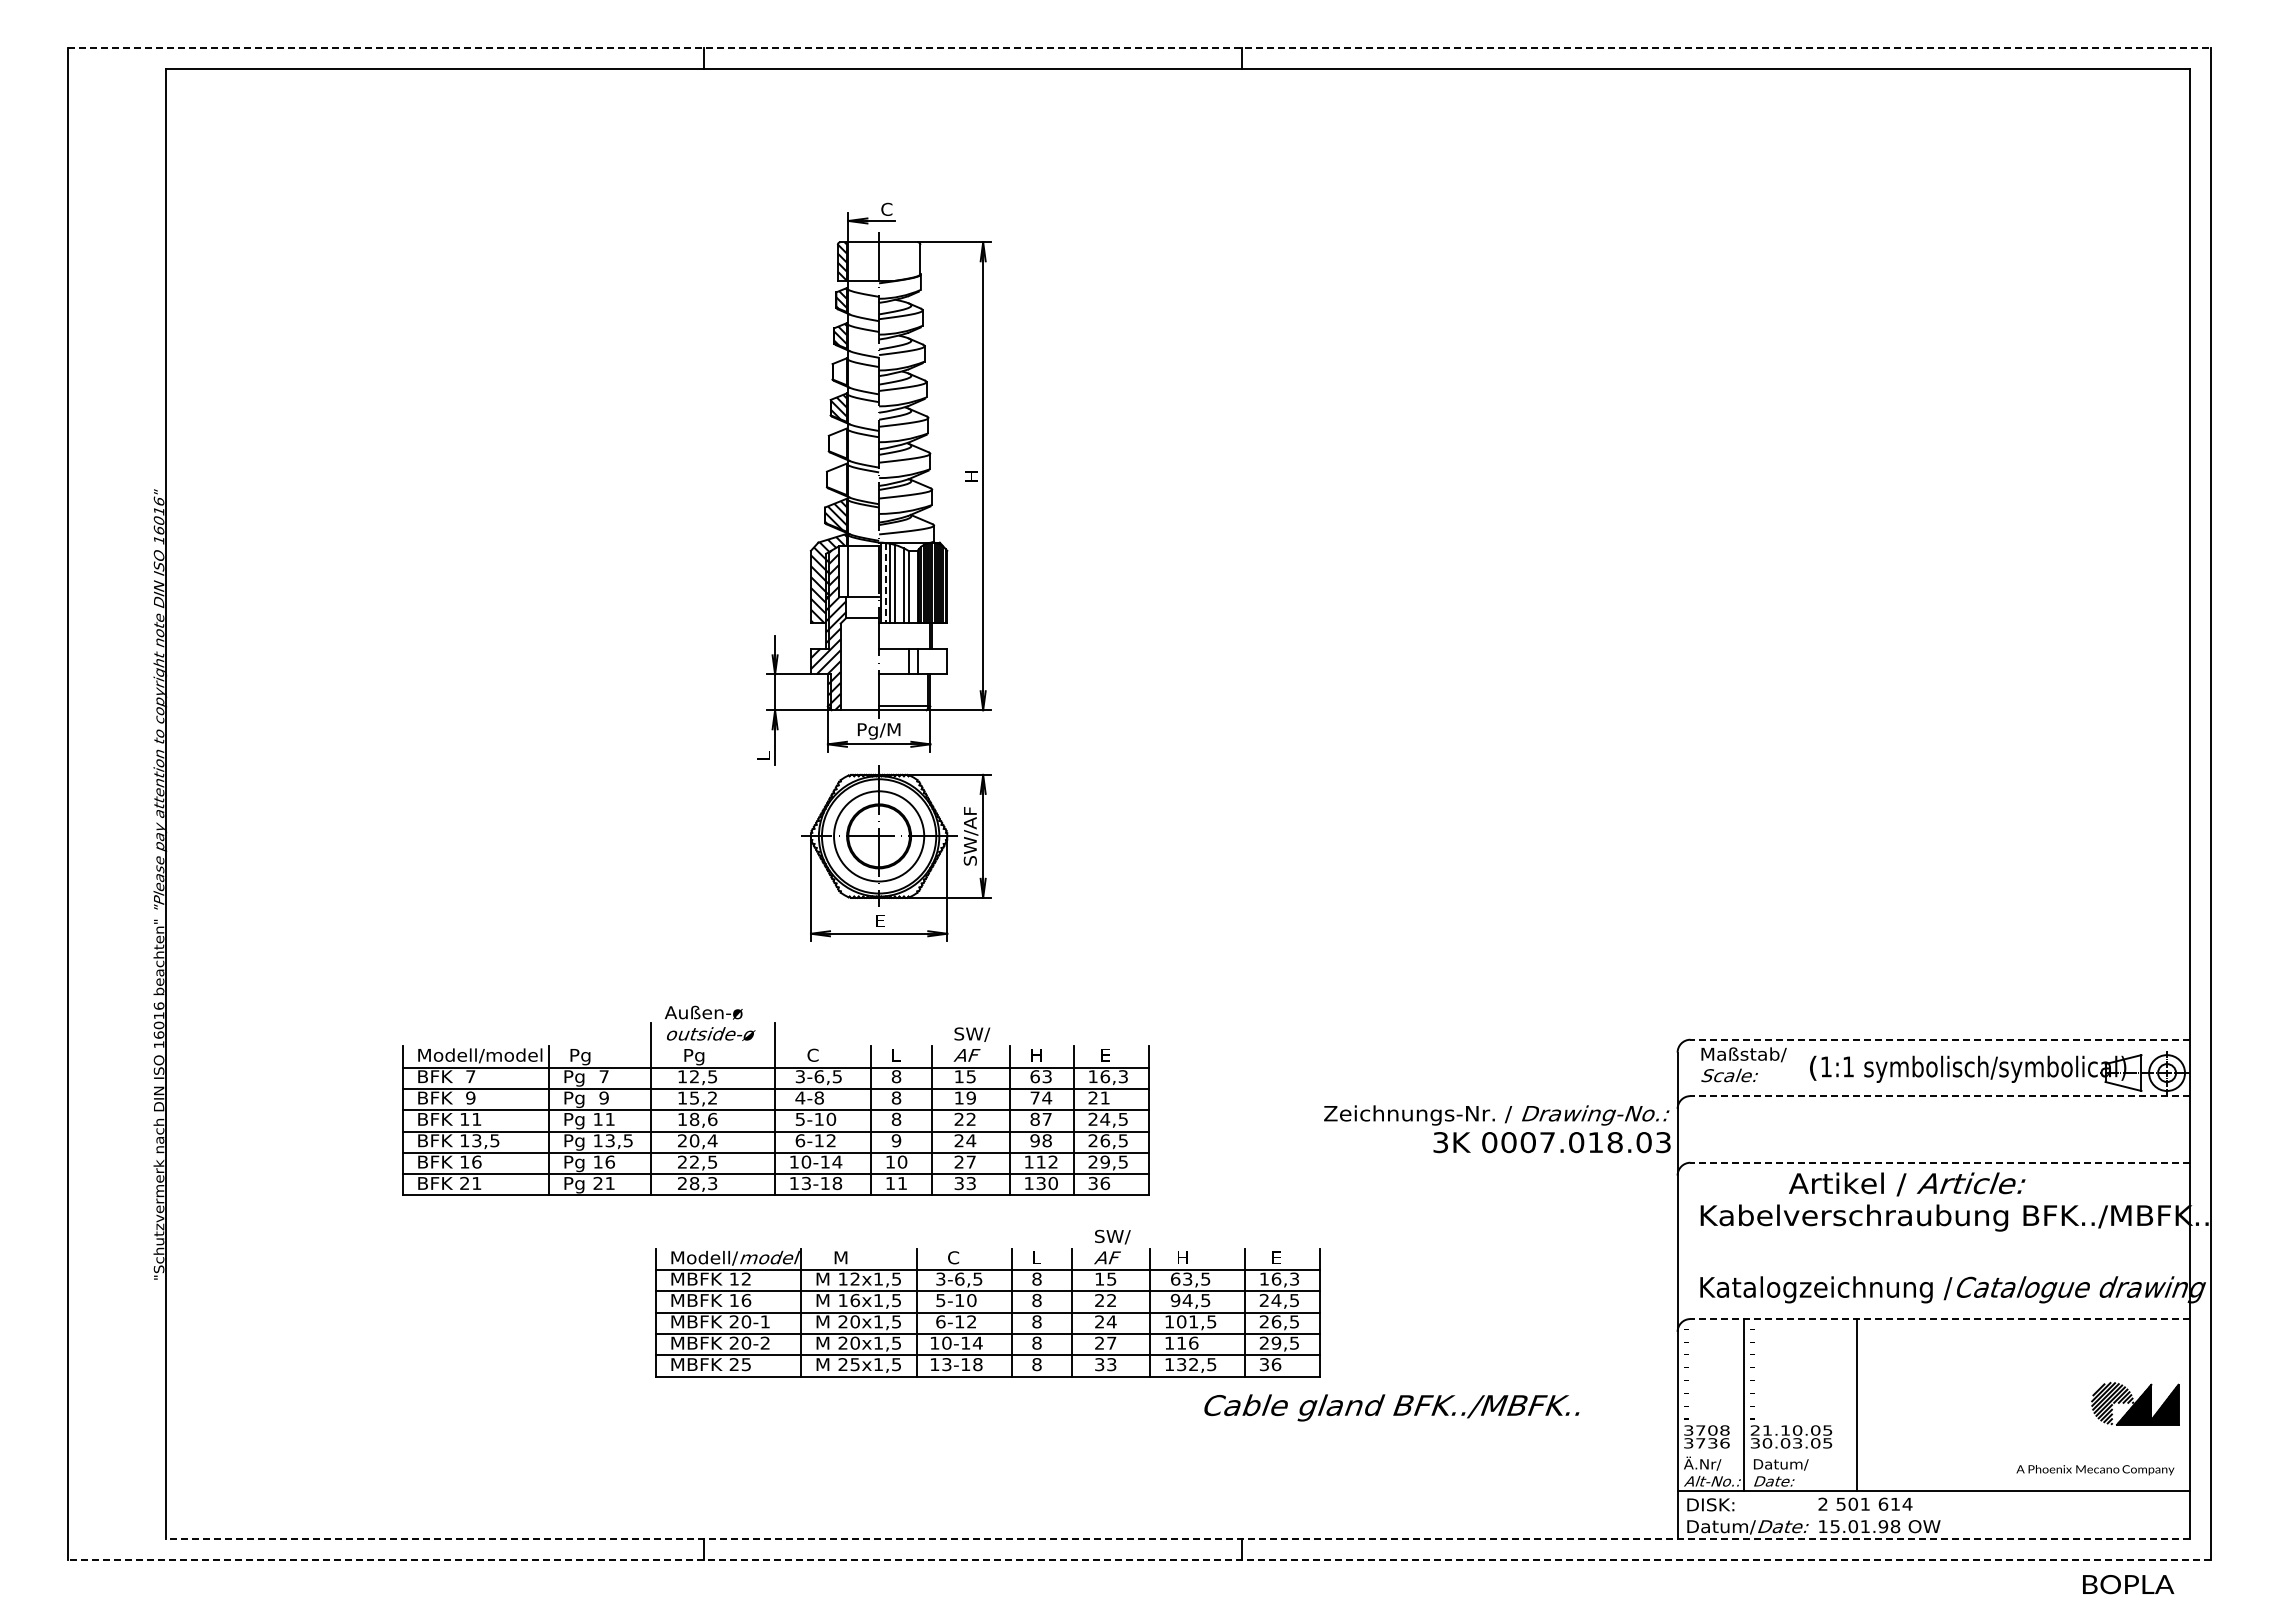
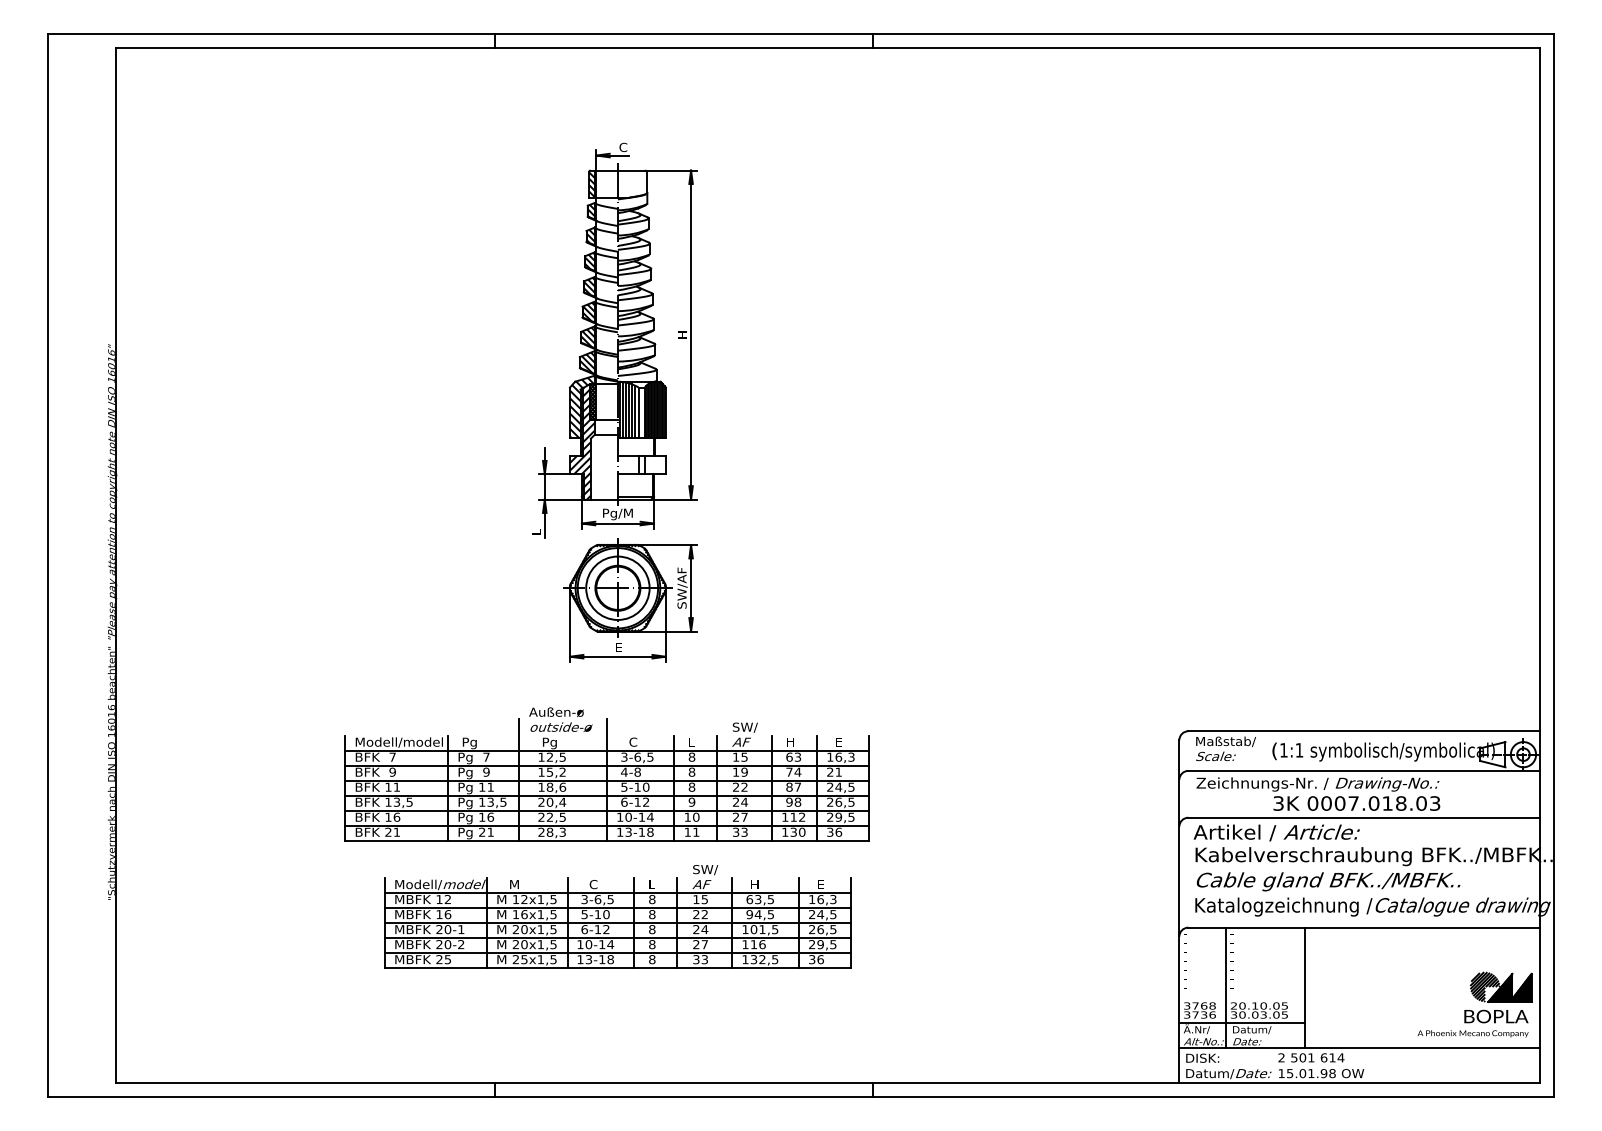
line: (1139, 48) -> (801, 34), dashed -> solid
hatch: (839, 370) -> (590, 260), added
hatch: (837, 443) -> (588, 312), added
hatch: (836, 479) -> (587, 337), added
hatch: (843, 571) -> (592, 402), added
line: (885, 583) -> (622, 410), dashed -> solid
line: (899, 584) -> (632, 411), added
line: (1940, 1039) -> (1364, 731), dashed -> solid
line: (1940, 1096) -> (1364, 771), dashed -> solid
part: (775, 1100) -> (606, 773), moved
text: (1497, 1129) -> (1318, 794), moved
line: (1940, 1162) -> (1364, 817), dashed -> solid
text: (1907, 1184) -> (1276, 833), moved
part: (987, 1303) -> (617, 916), moved
line: (1940, 1319) -> (1364, 927), dashed -> solid
text: (1391, 1407) -> (1328, 881), moved
text: (1712, 1430) -> (1203, 1005), 3708 -> 3768
text: (1767, 1430) -> (1242, 1005), 21.10.05 -> 20.10.05
line: (1767, 1454) -> (1242, 1022), added
line: (1177, 1539) -> (827, 1082), dashed -> solid
line: (1139, 1559) -> (801, 1096), dashed -> solid
text: (2128, 1584) -> (1496, 1016), moved

